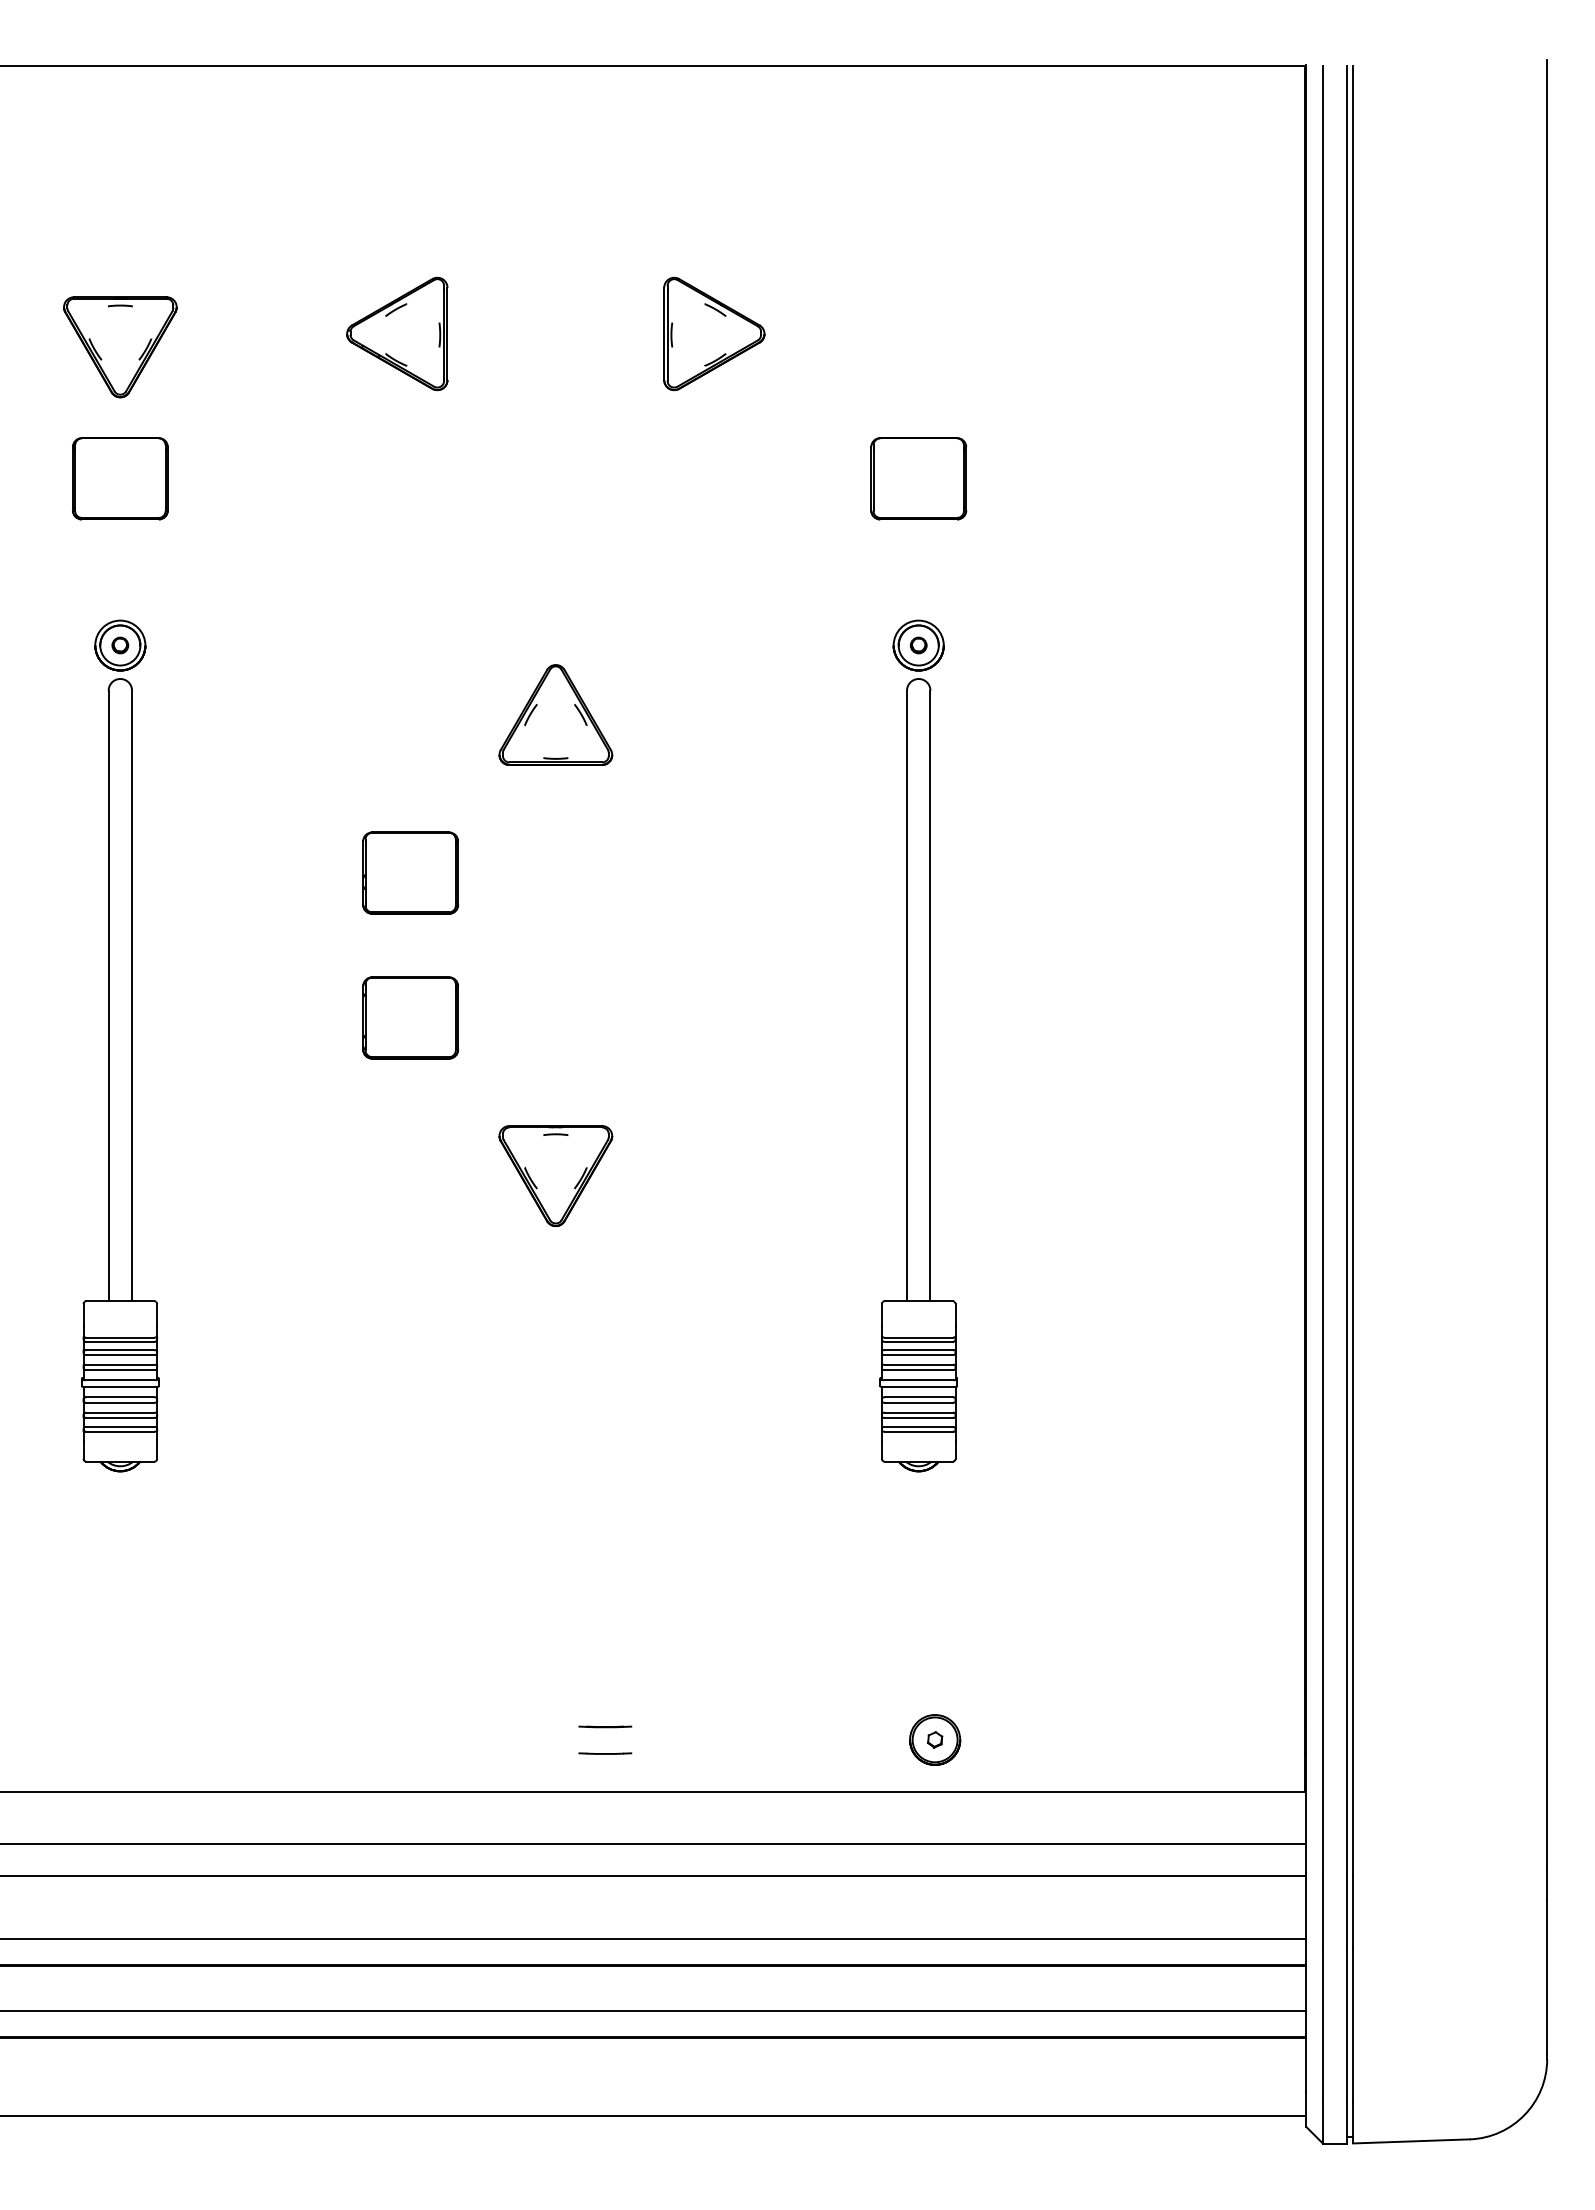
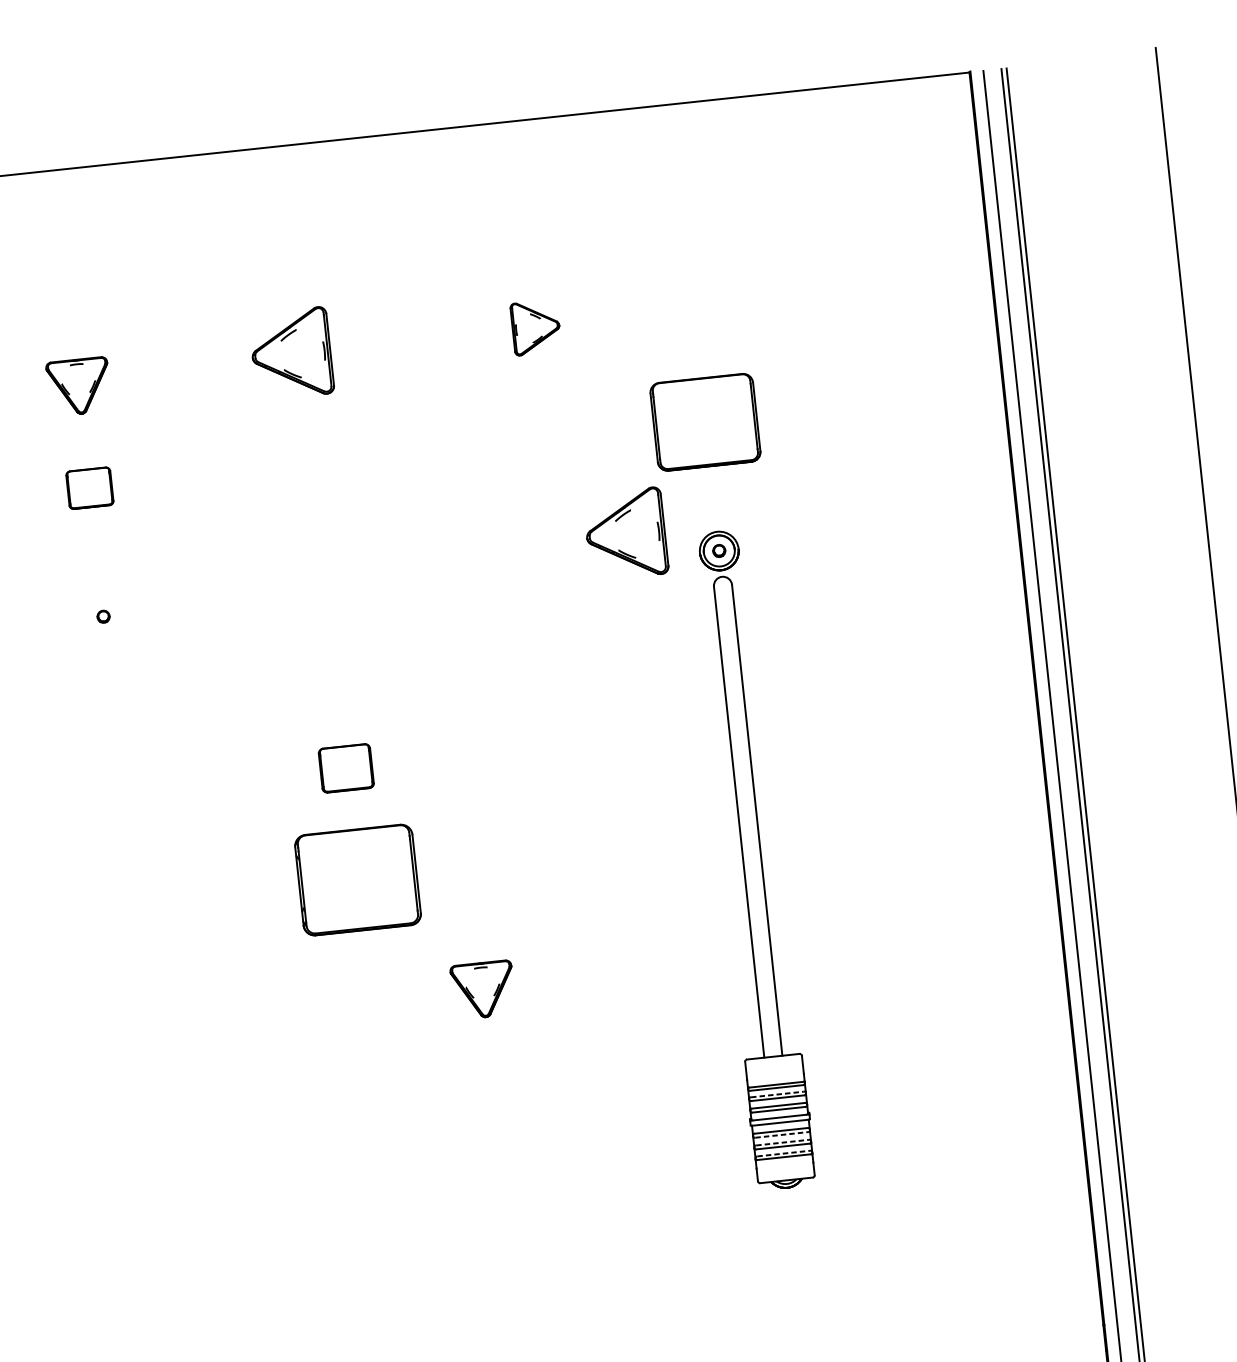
part: (714, 333) -> (536, 327), size x0.6
part: (120, 347) -> (79, 386), size x0.7
part: (120, 478) -> (89, 487), size x0.6
part: (918, 478) -> (705, 422), size x1.4
part: (801, 610) -> (626, 533), added
part: (555, 714) -> (444, 634), removed
part: (410, 872) -> (346, 767), size x0.7
part: (410, 1017) -> (358, 879), size x1.6
part: (120, 1045) -> (136, 925), removed
part: (555, 1176) -> (482, 990), size x0.7
line: (919, 1350) -> (777, 1094), solid -> dashed
line: (919, 1402) -> (782, 1134), solid -> dashed
line: (919, 1412) -> (783, 1142), solid -> dashed
line: (919, 1426) -> (784, 1153), solid -> dashed

